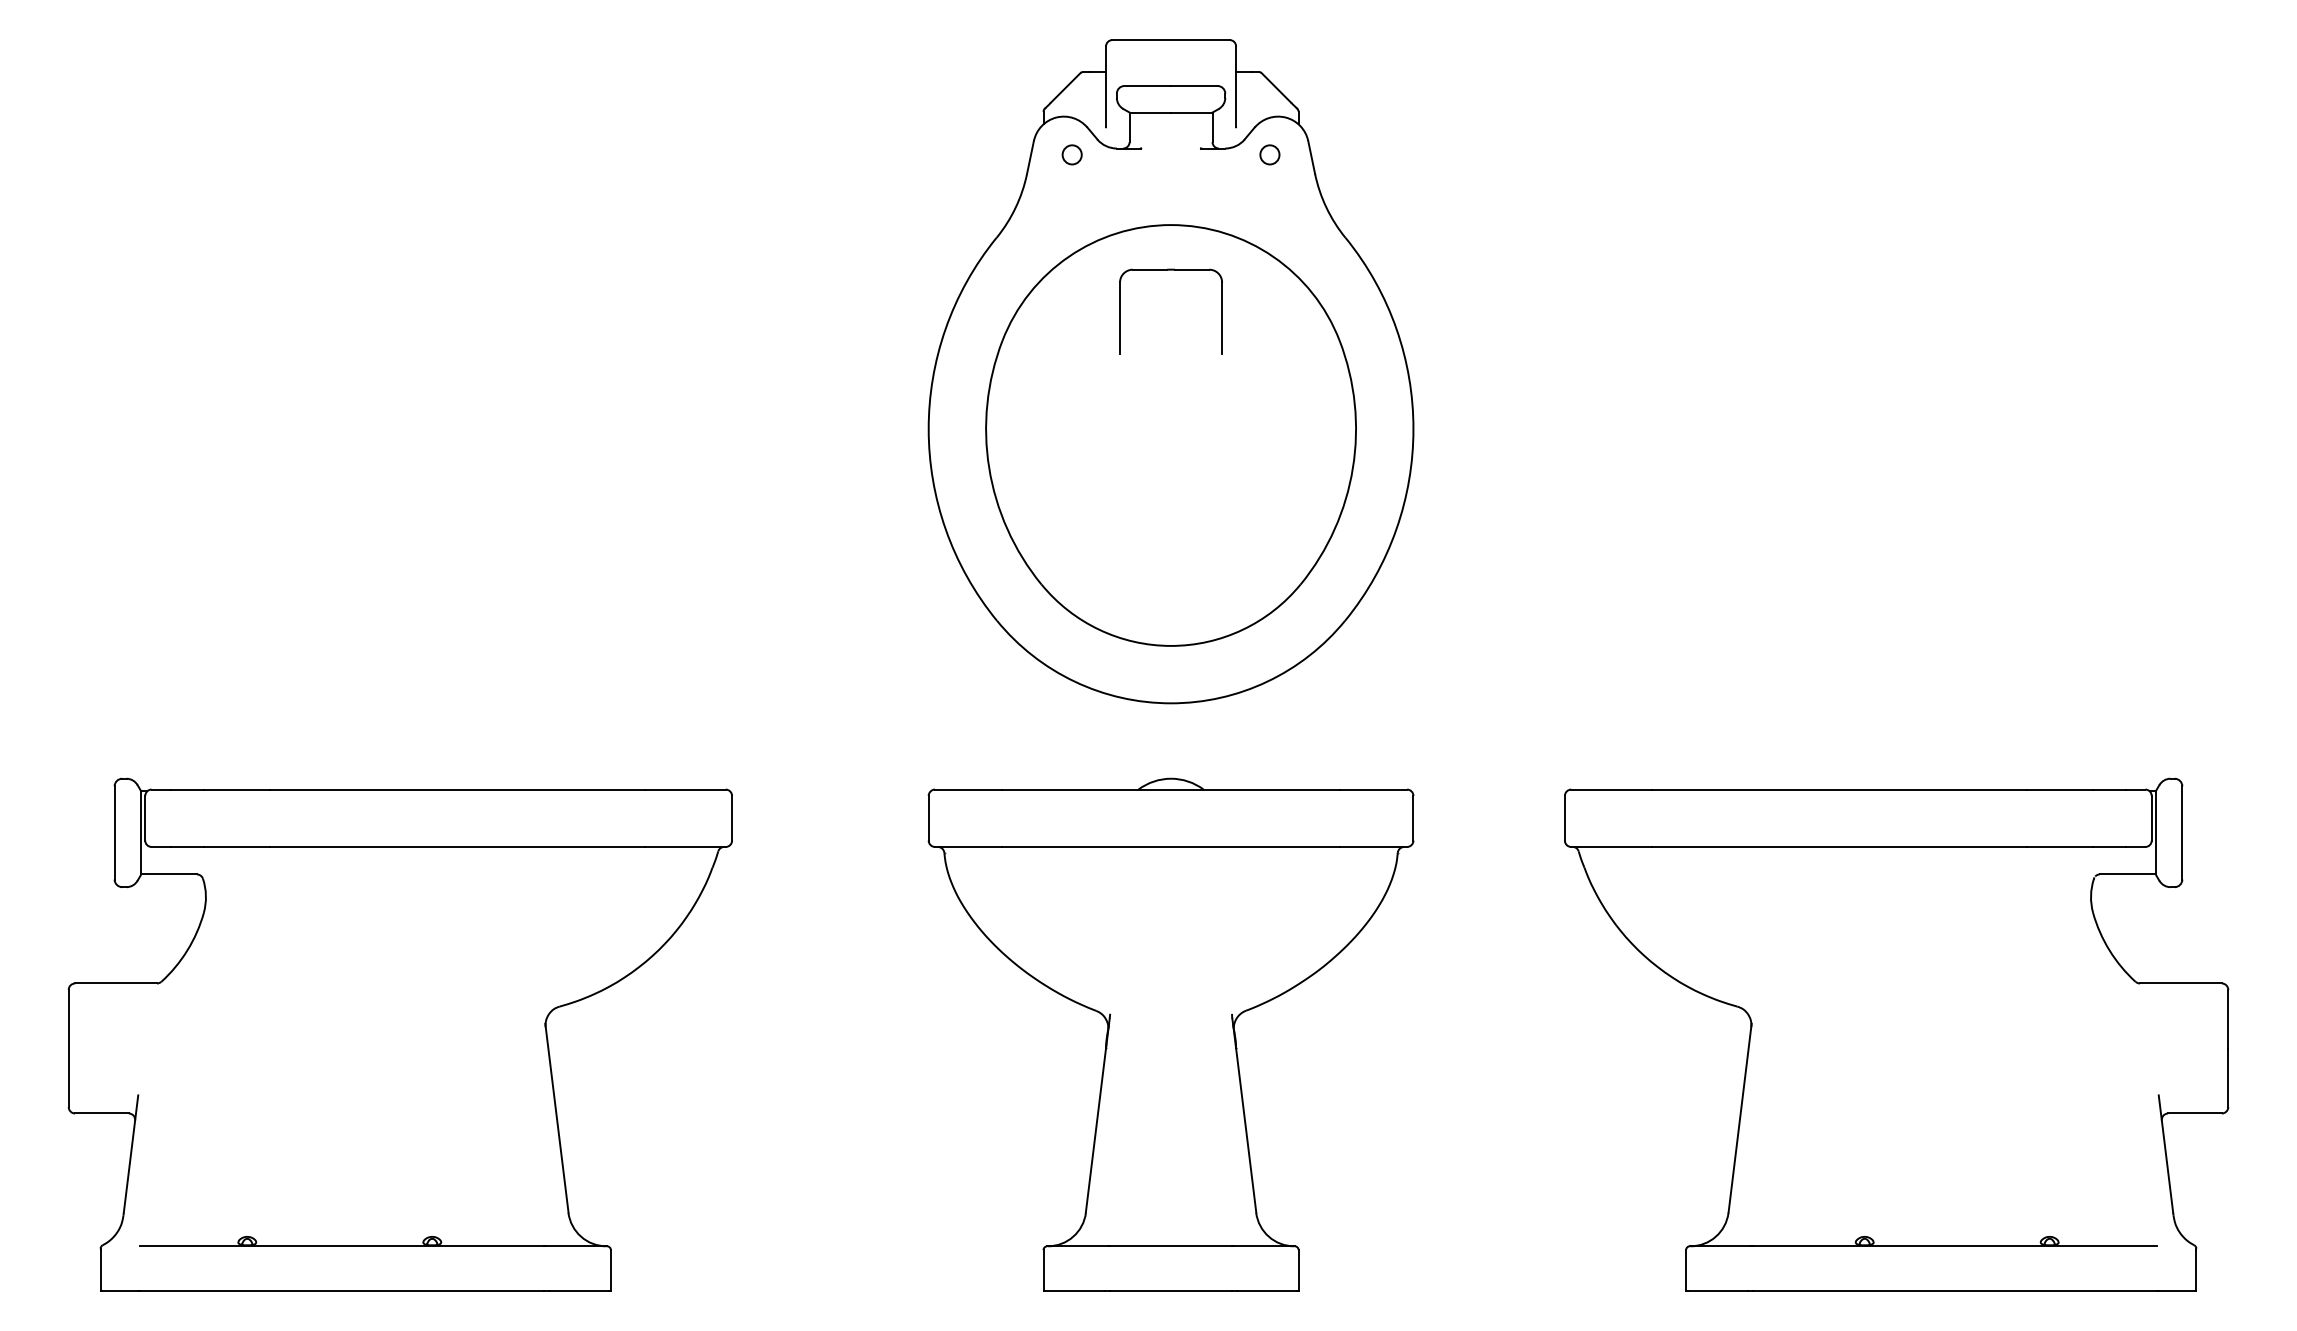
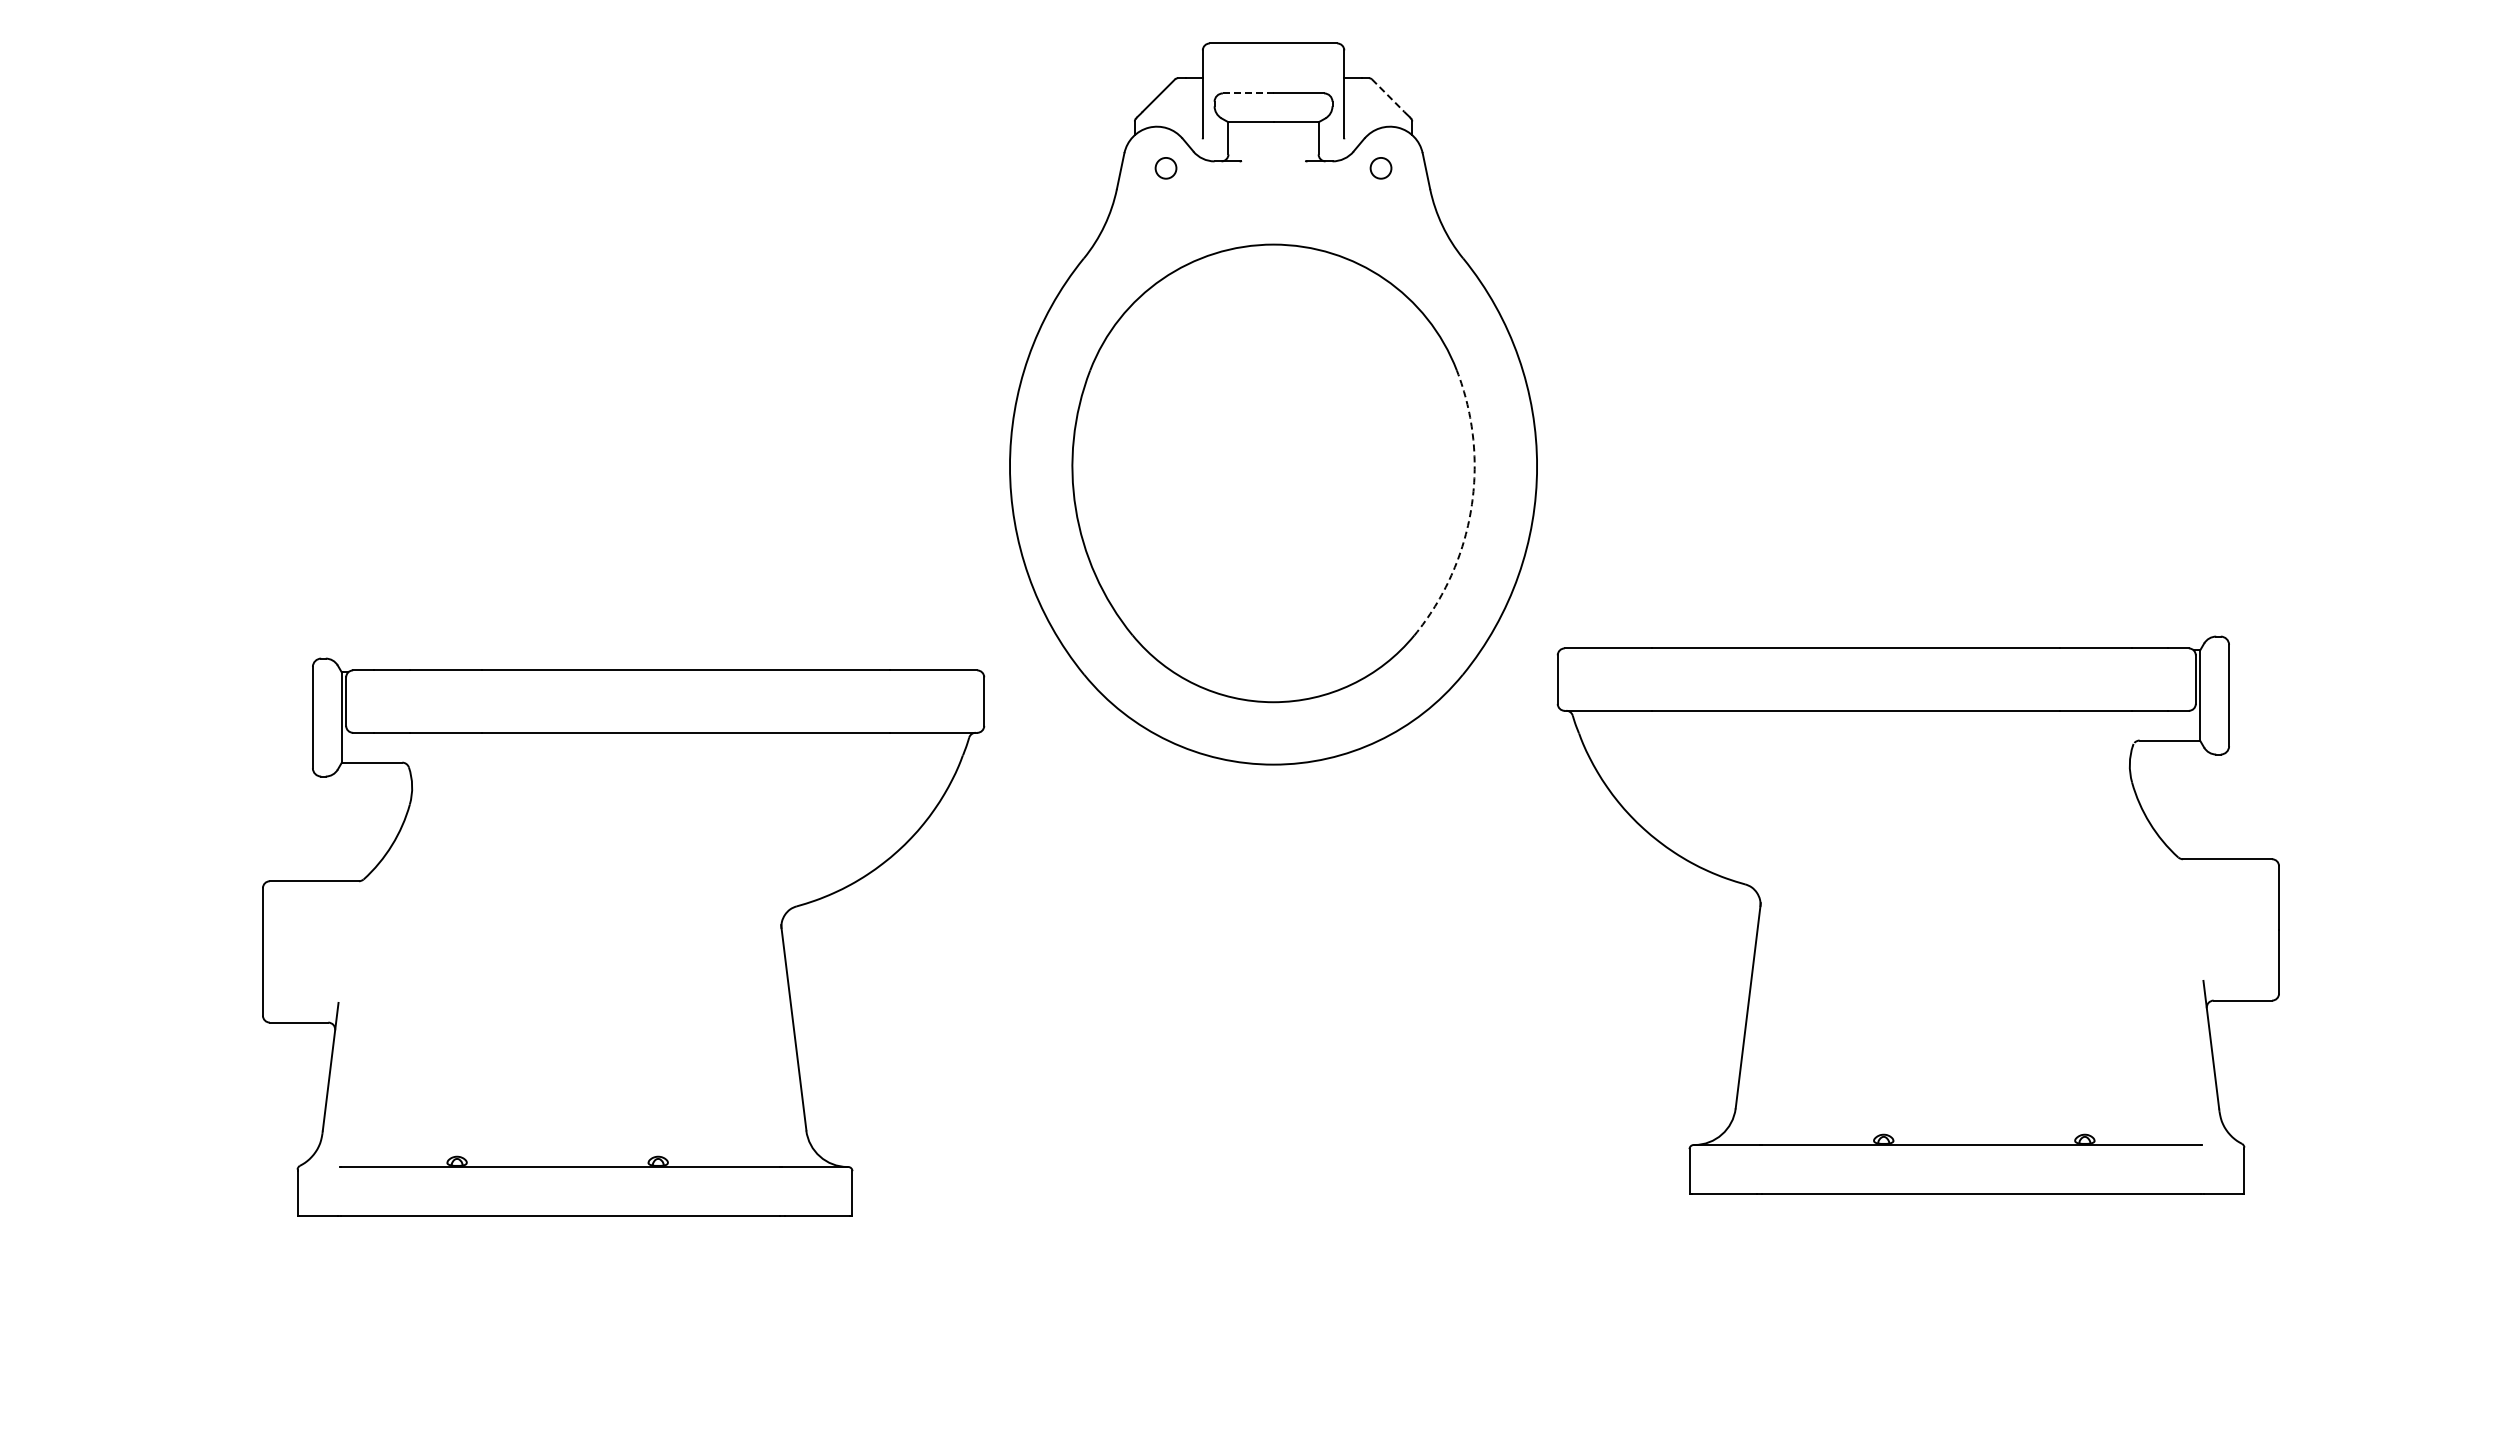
line: (1148, 86) -> (1248, 93), solid -> dashed
line: (1276, 87) -> (1388, 95), solid -> dashed
part: (1171, 270) -> (1273, 293), removed
arc: (1353, 467) -> (1471, 508), solid -> dashed
part: (400, 1034) -> (623, 936), moved
part: (1171, 1034) -> (1273, 1124), removed
part: (1895, 1034) -> (1917, 914), moved

